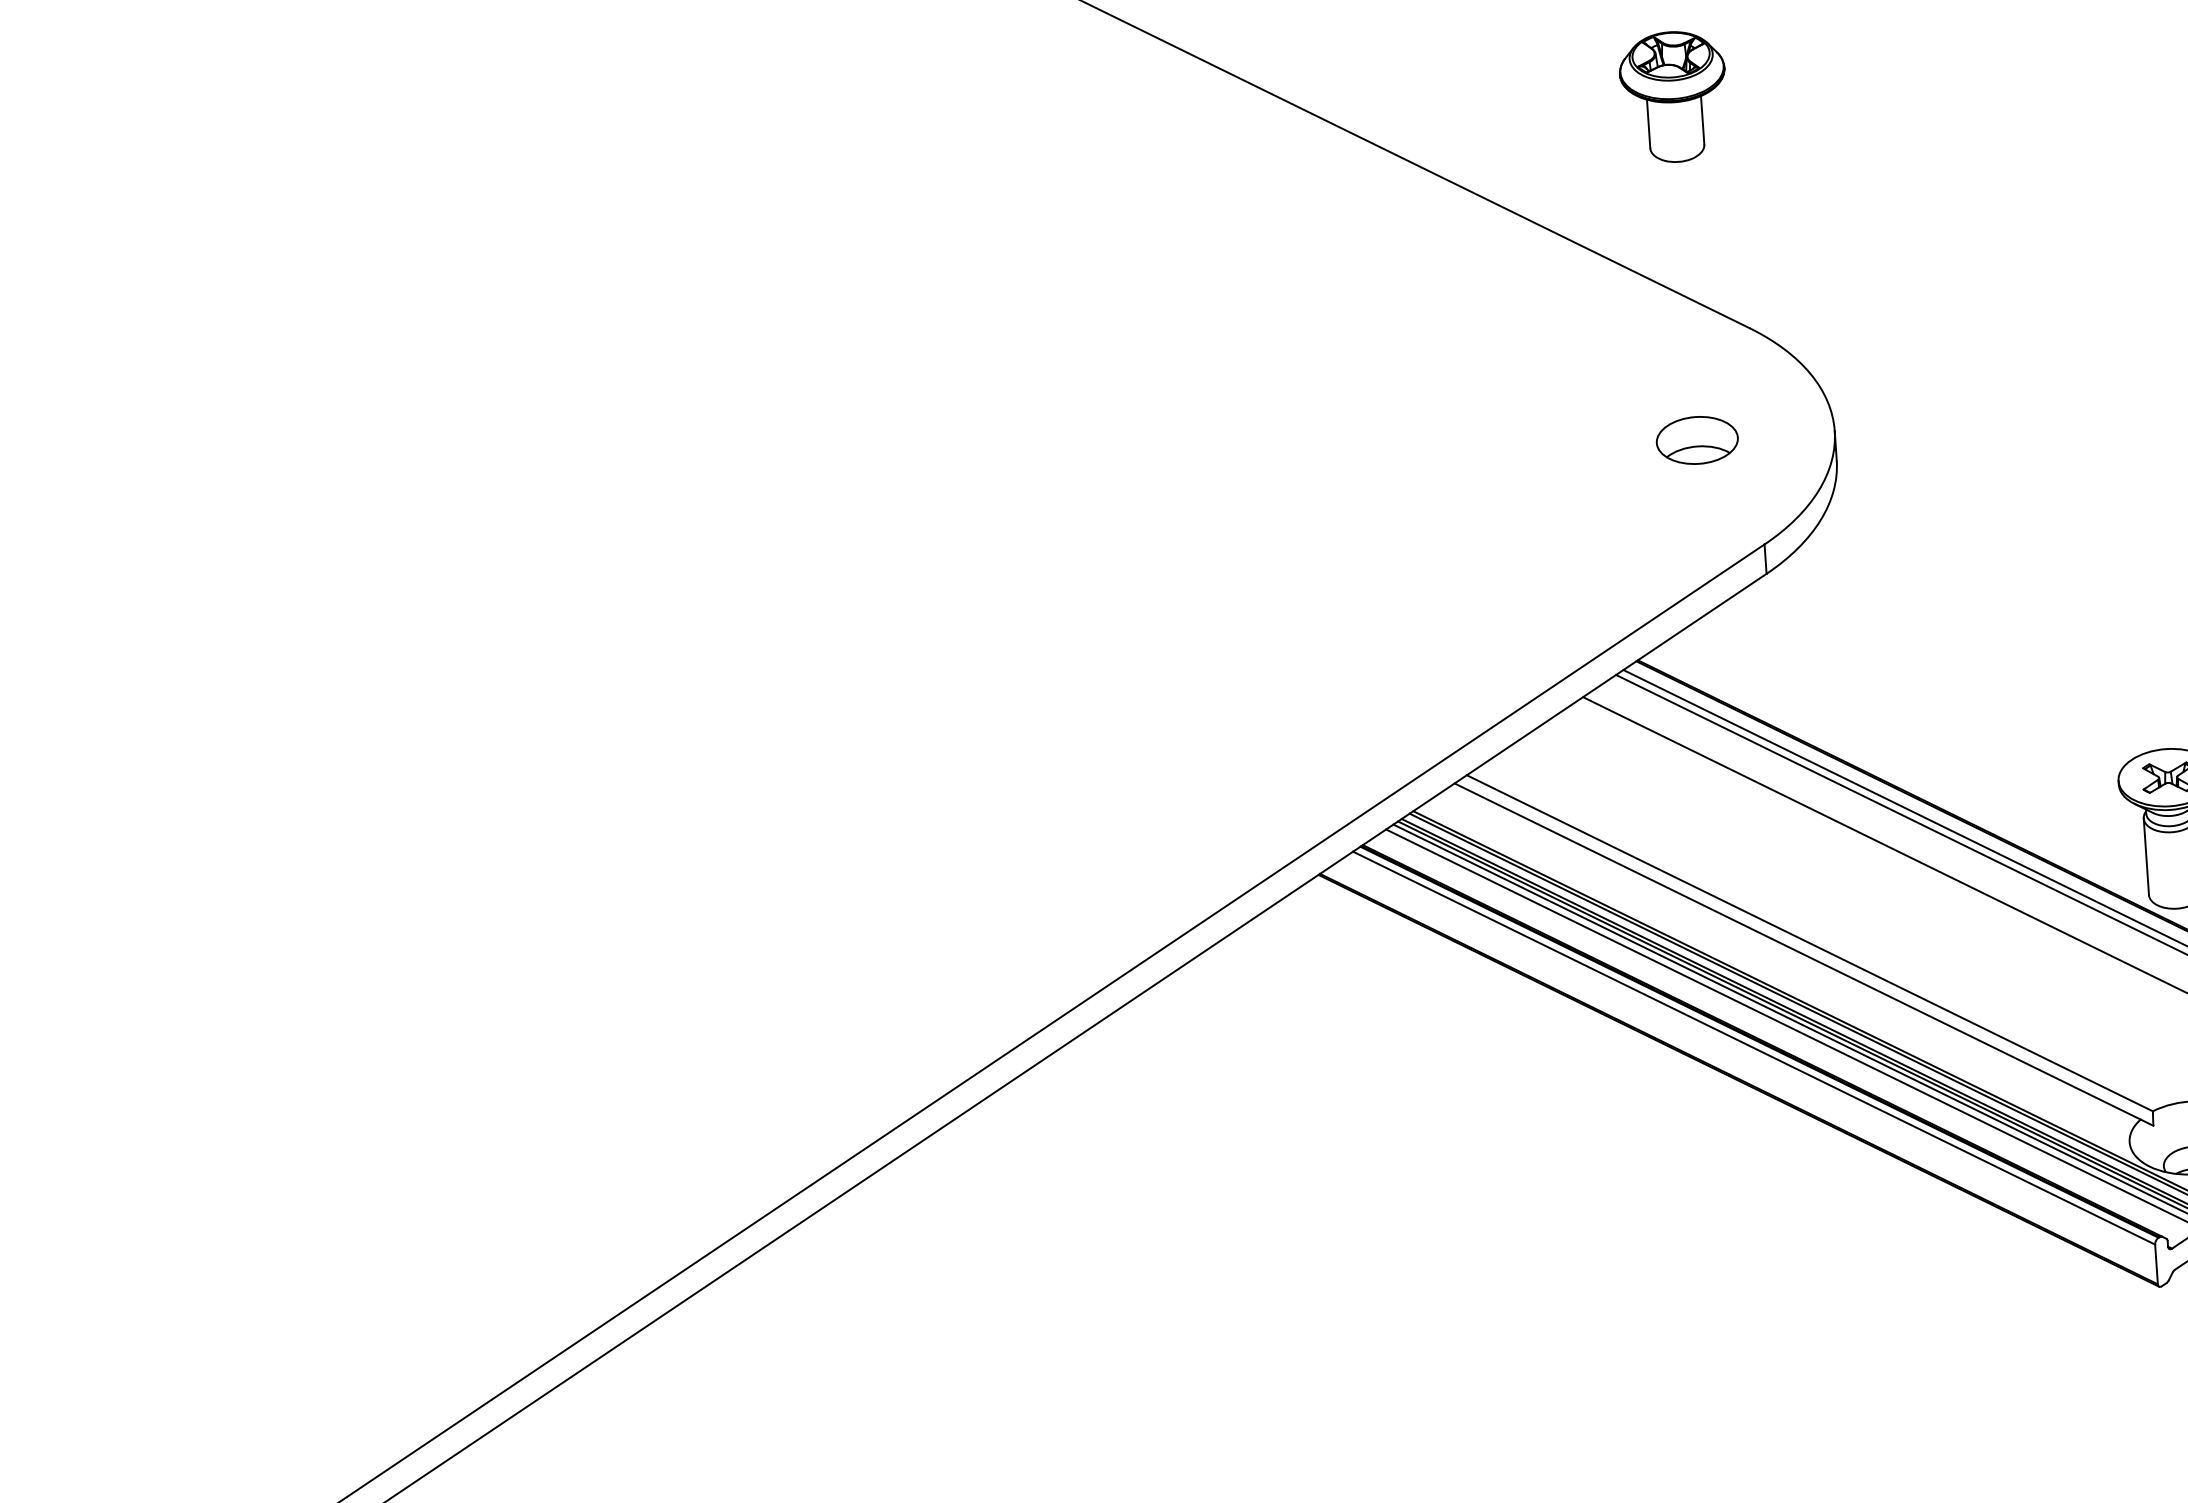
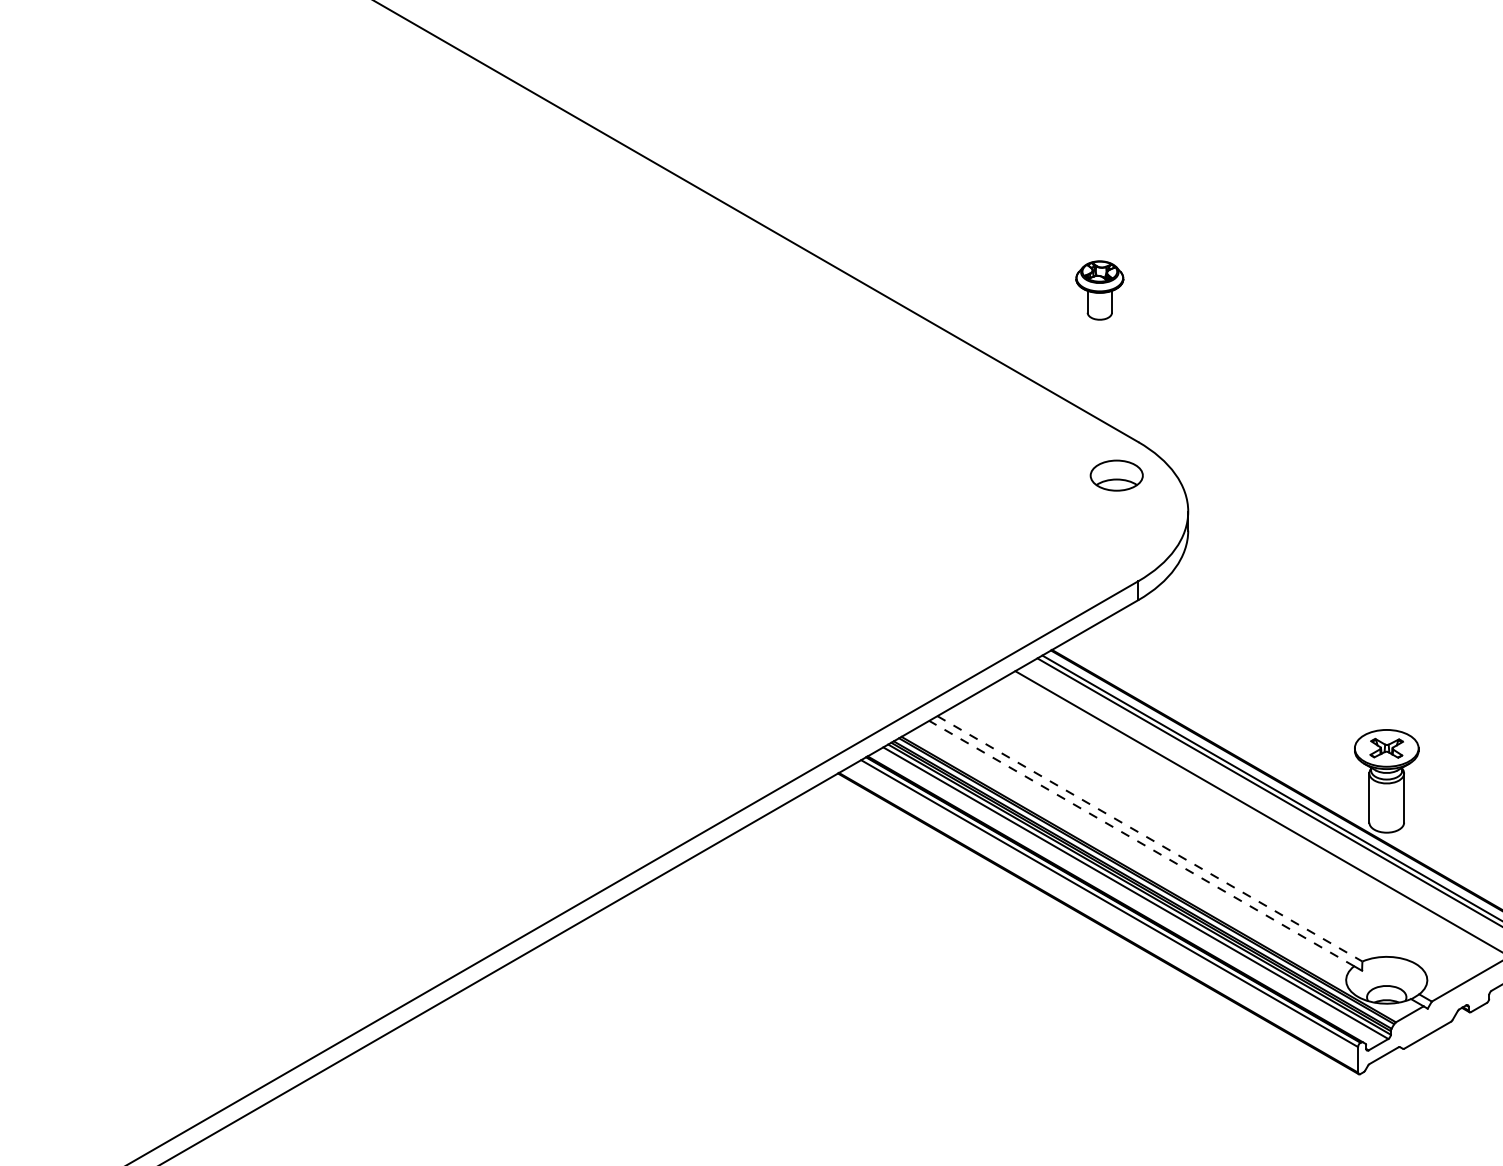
part: (1673, 97) -> (1099, 290), size x0.7
part: (1696, 440) -> (1116, 475), moved
line: (1810, 944) -> (1150, 839), solid -> dashed
line: (1797, 951) -> (1141, 843), solid -> dashed

